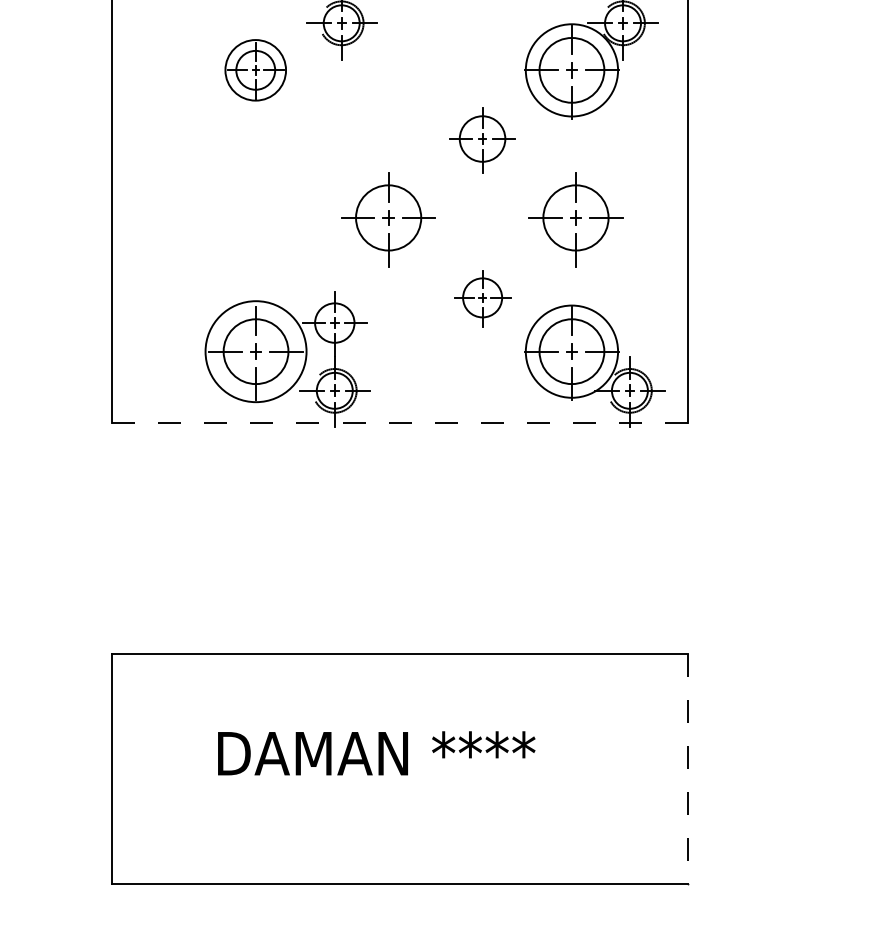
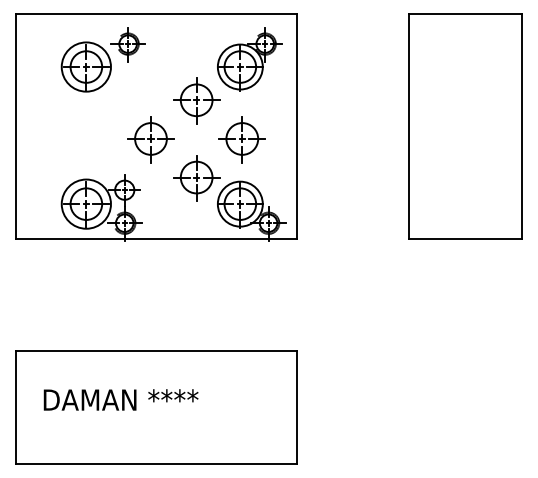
part: (254, 69) -> (85, 66), size x1.67
part: (481, 139) -> (196, 100), size x1.43
part: (481, 299) -> (196, 178), size x1.67
line: (399, 422) -> (156, 238), dashed -> solid
text: (375, 752) -> (120, 399), moved
line: (689, 770) -> (297, 408), dashed -> solid

